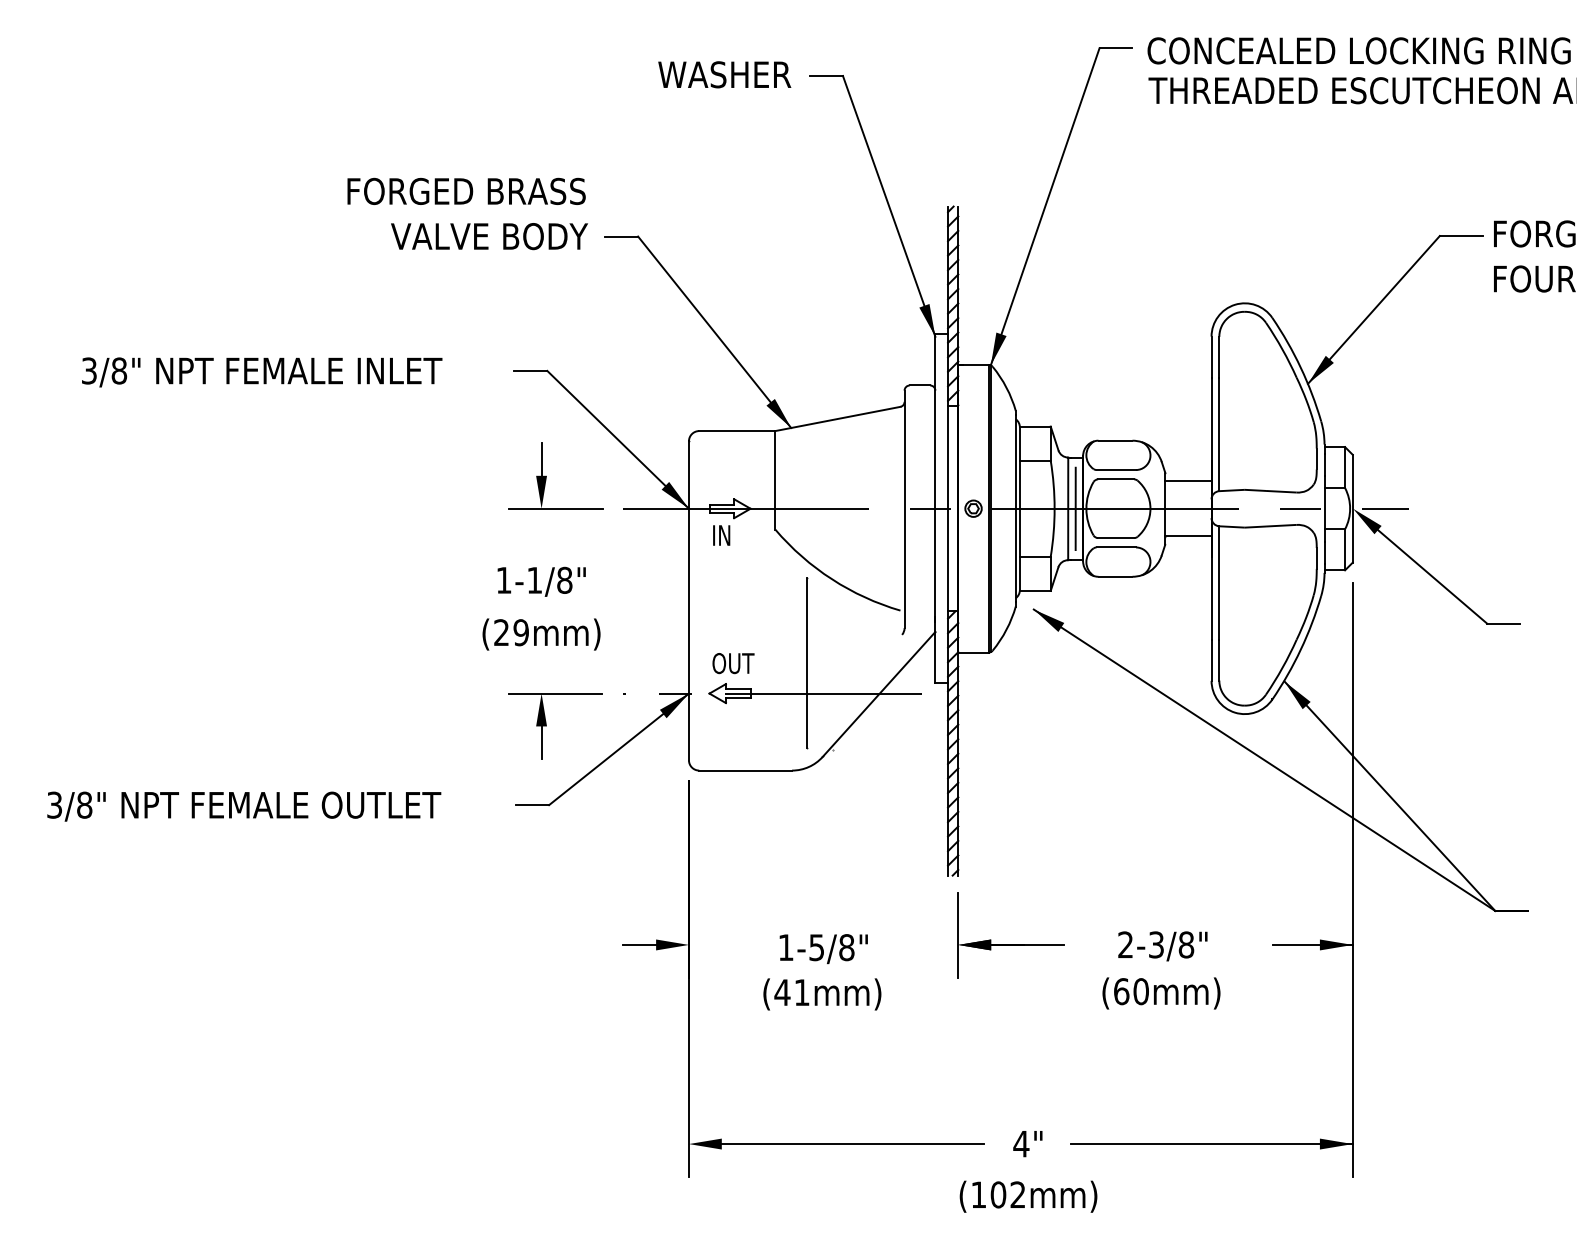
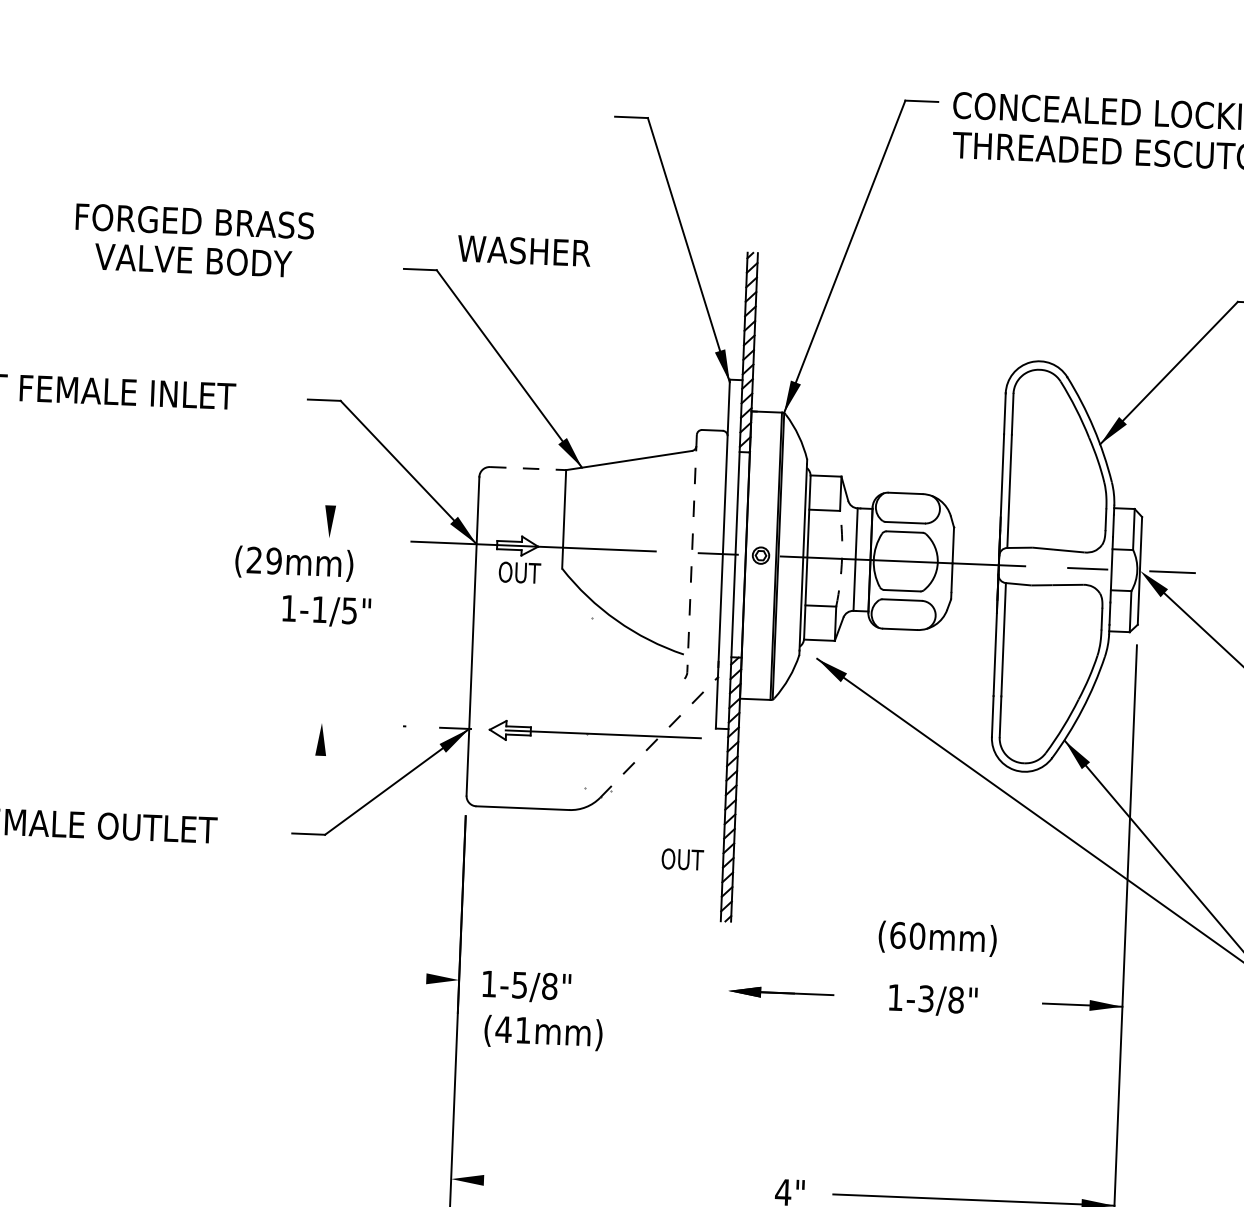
text: (724, 74) -> (524, 250), moved
text: (466, 190) -> (194, 220), moved
text: (489, 236) -> (193, 260), moved
line: (737, 431) -> (528, 469), solid -> dashed
line: (541, 458) -> (331, 488), removed
line: (1188, 481) -> (976, 537), removed
line: (555, 508) -> (343, 538), removed
arc: (1054, 508) -> (841, 558), solid -> dashed
line: (1075, 508) -> (862, 559), removed
line: (904, 509) -> (691, 553), solid -> dashed
text: (733, 535) -> (520, 572), IN -> OUT
line: (1188, 536) -> (974, 592), removed
text: (564, 579) -> (349, 609), 1-1/8" -> 1-1/5"
text: (541, 634) -> (294, 563), moved
line: (807, 662) -> (588, 702), removed
text: (733, 663) -> (682, 859), moved
line: (554, 693) -> (334, 723), removed
line: (879, 694) -> (659, 737), solid -> dashed
line: (541, 742) -> (319, 771), removed
line: (958, 934) -> (728, 980), removed
line: (639, 944) -> (409, 977), removed
text: (1125, 944) -> (895, 997), 2-3/8" -> 1-3/8"
text: (823, 949) -> (526, 987), moved
text: (1161, 993) -> (937, 938), moved
text: (822, 994) -> (543, 1033), moved
line: (852, 1144) -> (614, 1186), removed

